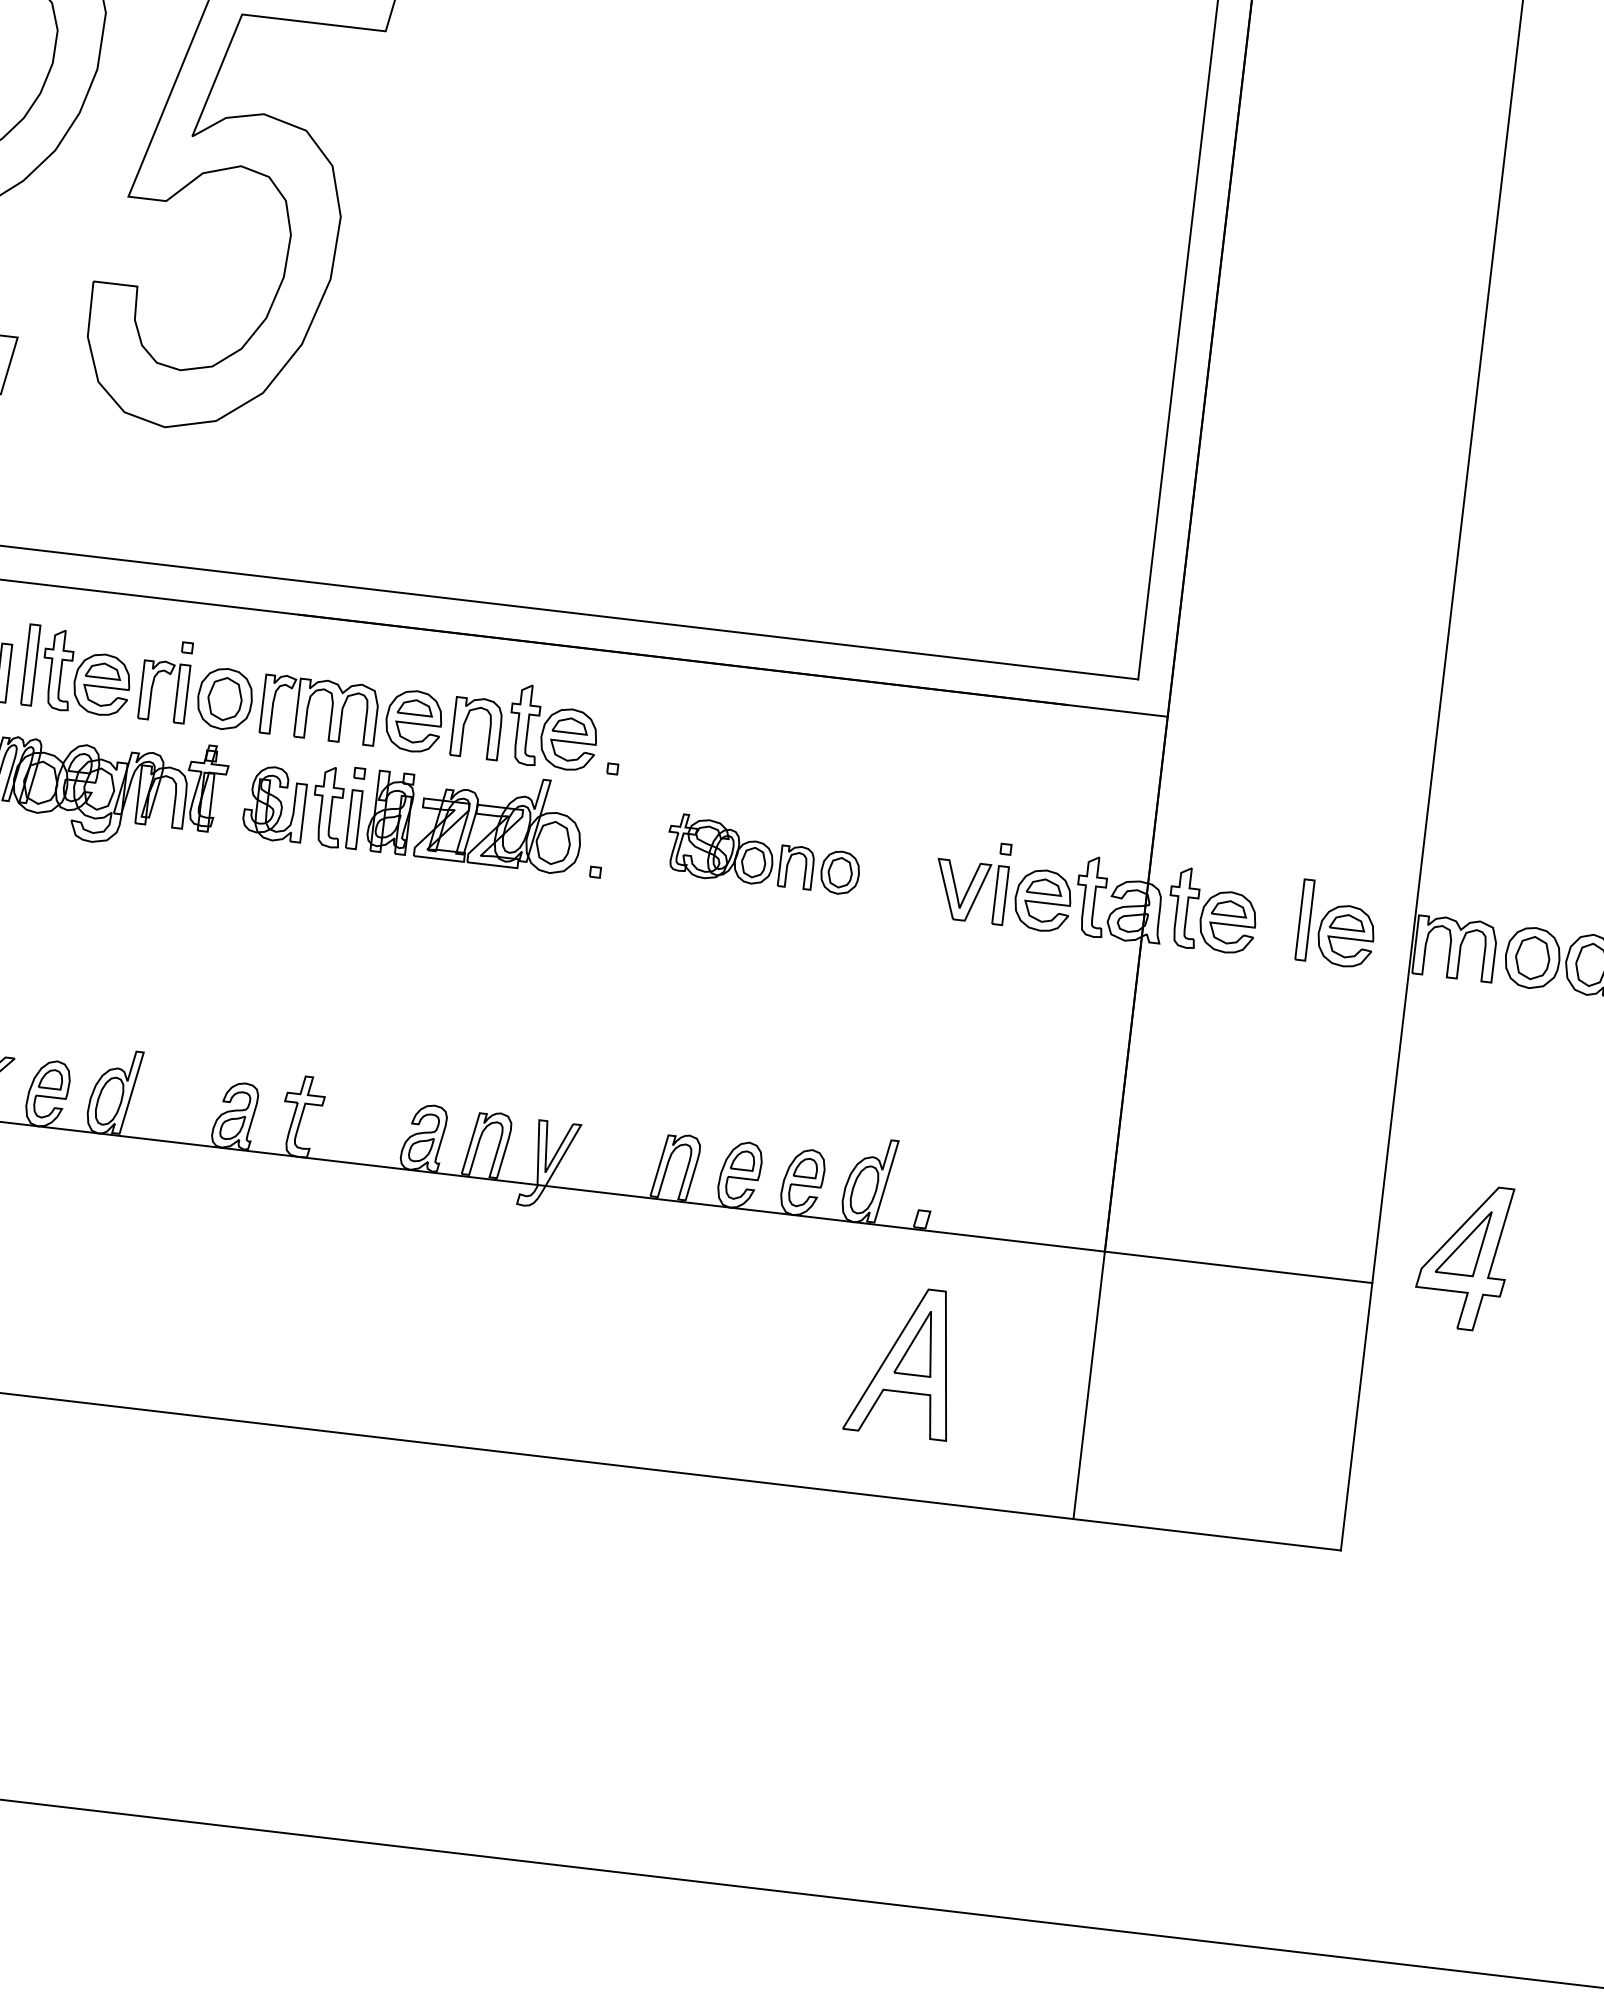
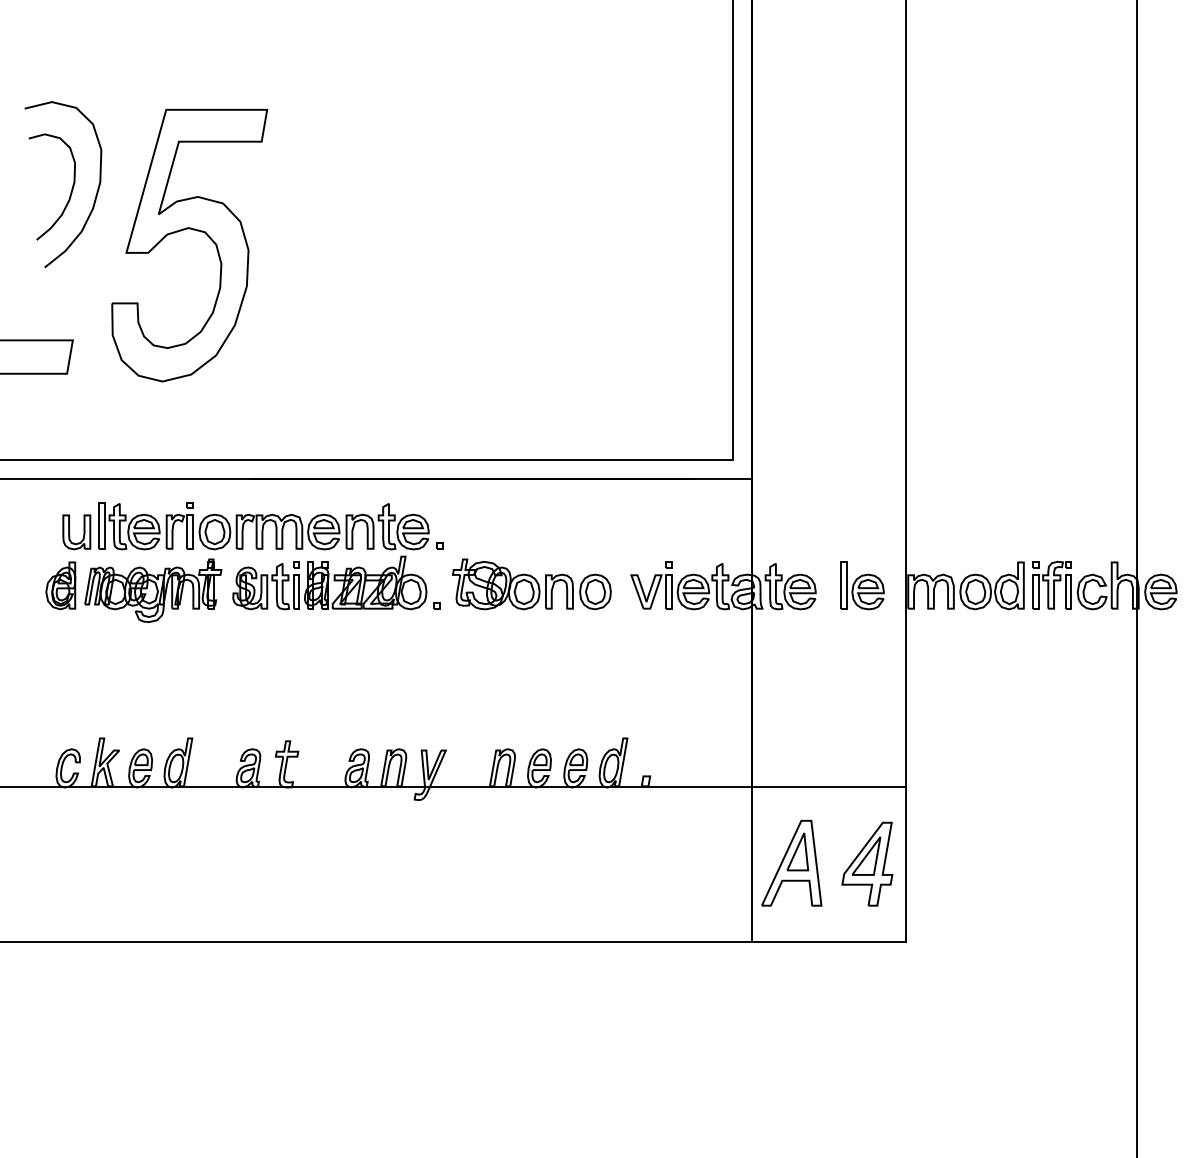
part: (763, 854) -> (531, 584), size x1.43
part: (1464, 1255) -> (867, 863), moved
part: (902, 1359) -> (791, 862), moved

